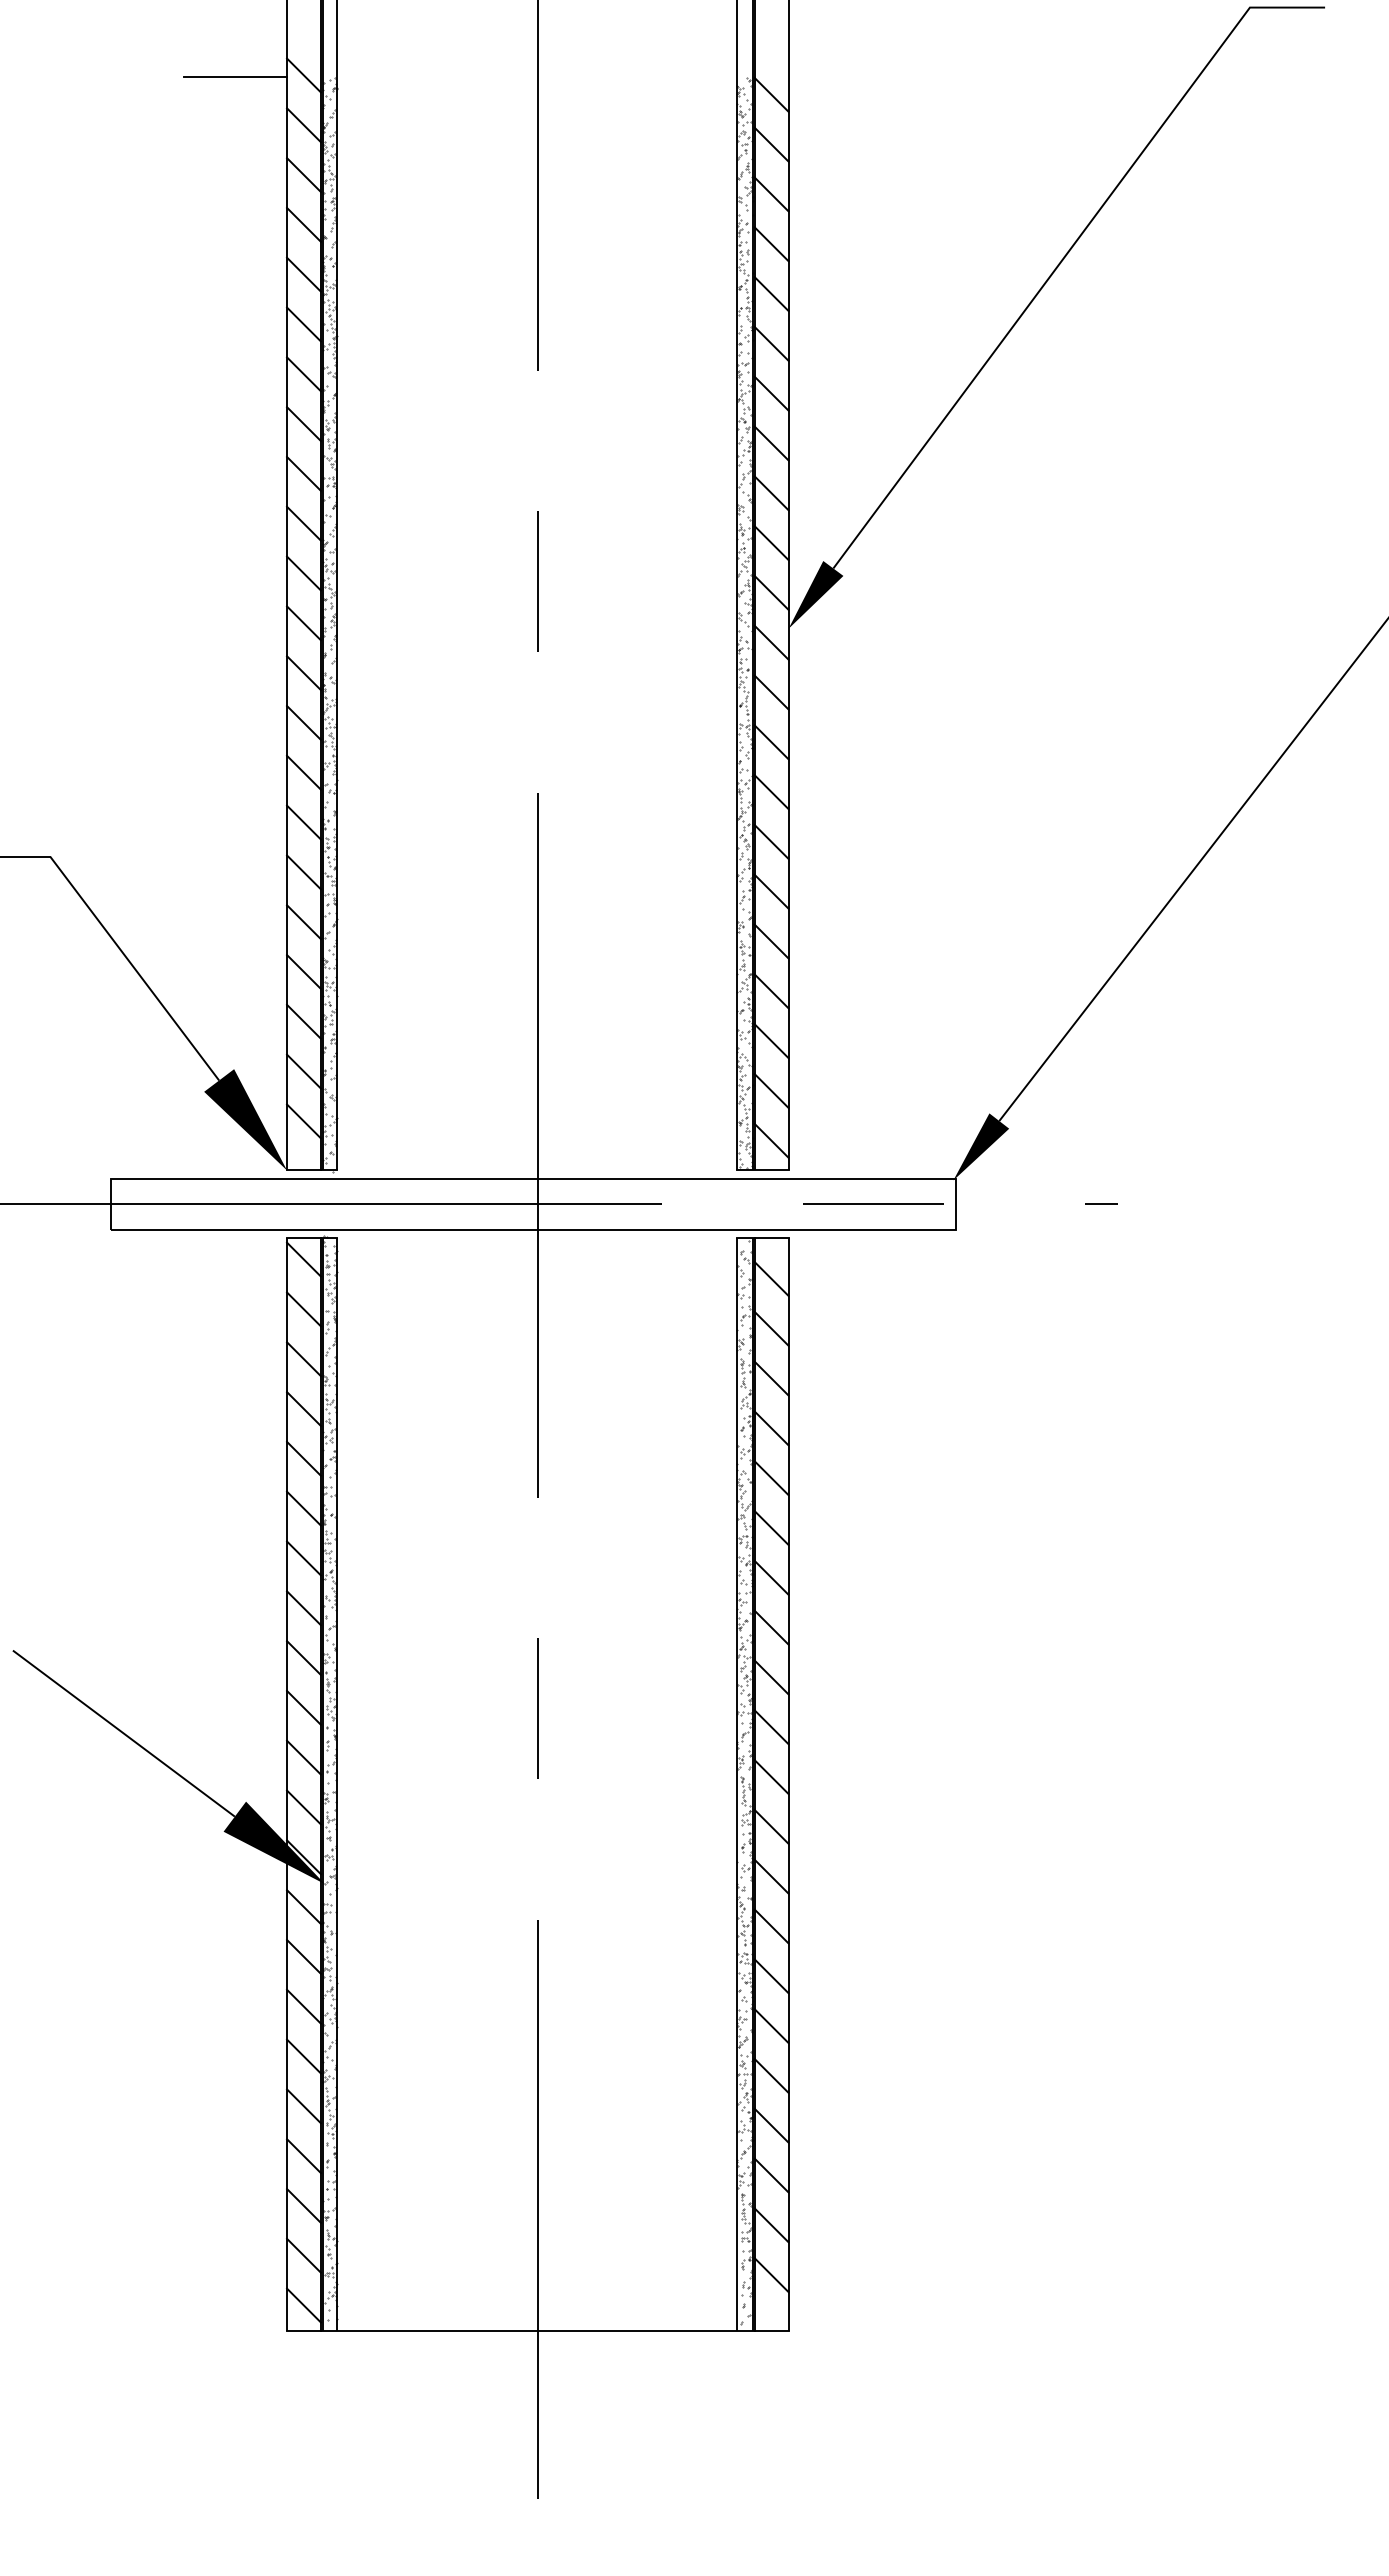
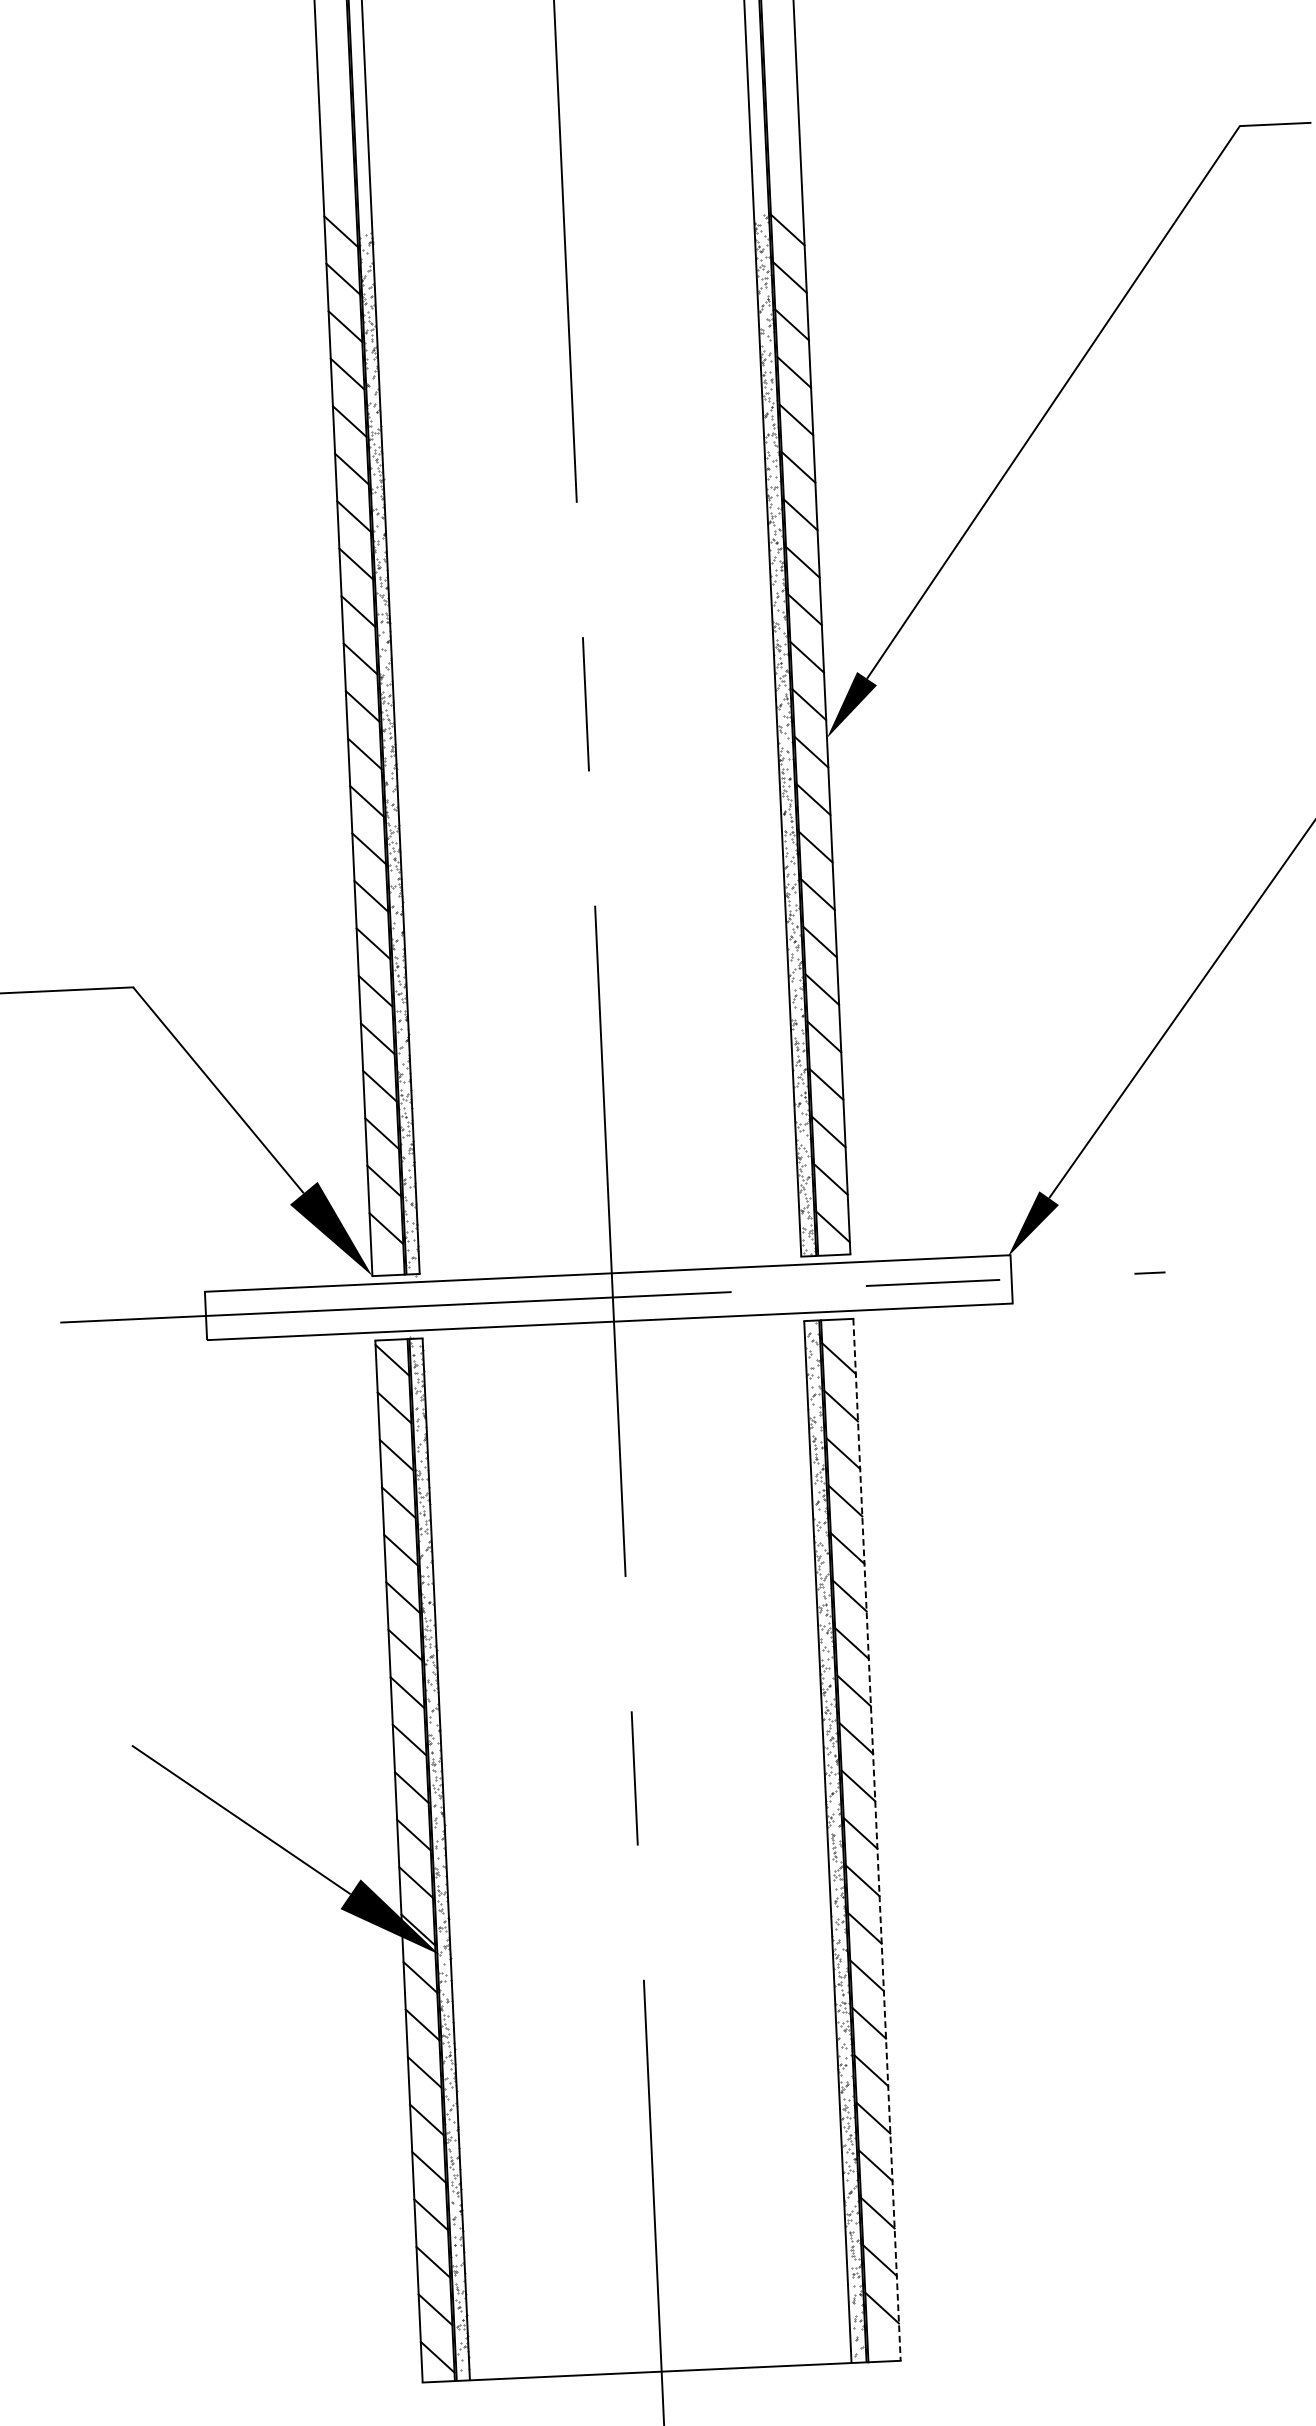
line: (235, 77) -> (275, 236), removed
line: (788, 1784) -> (876, 1839), solid -> dashed

